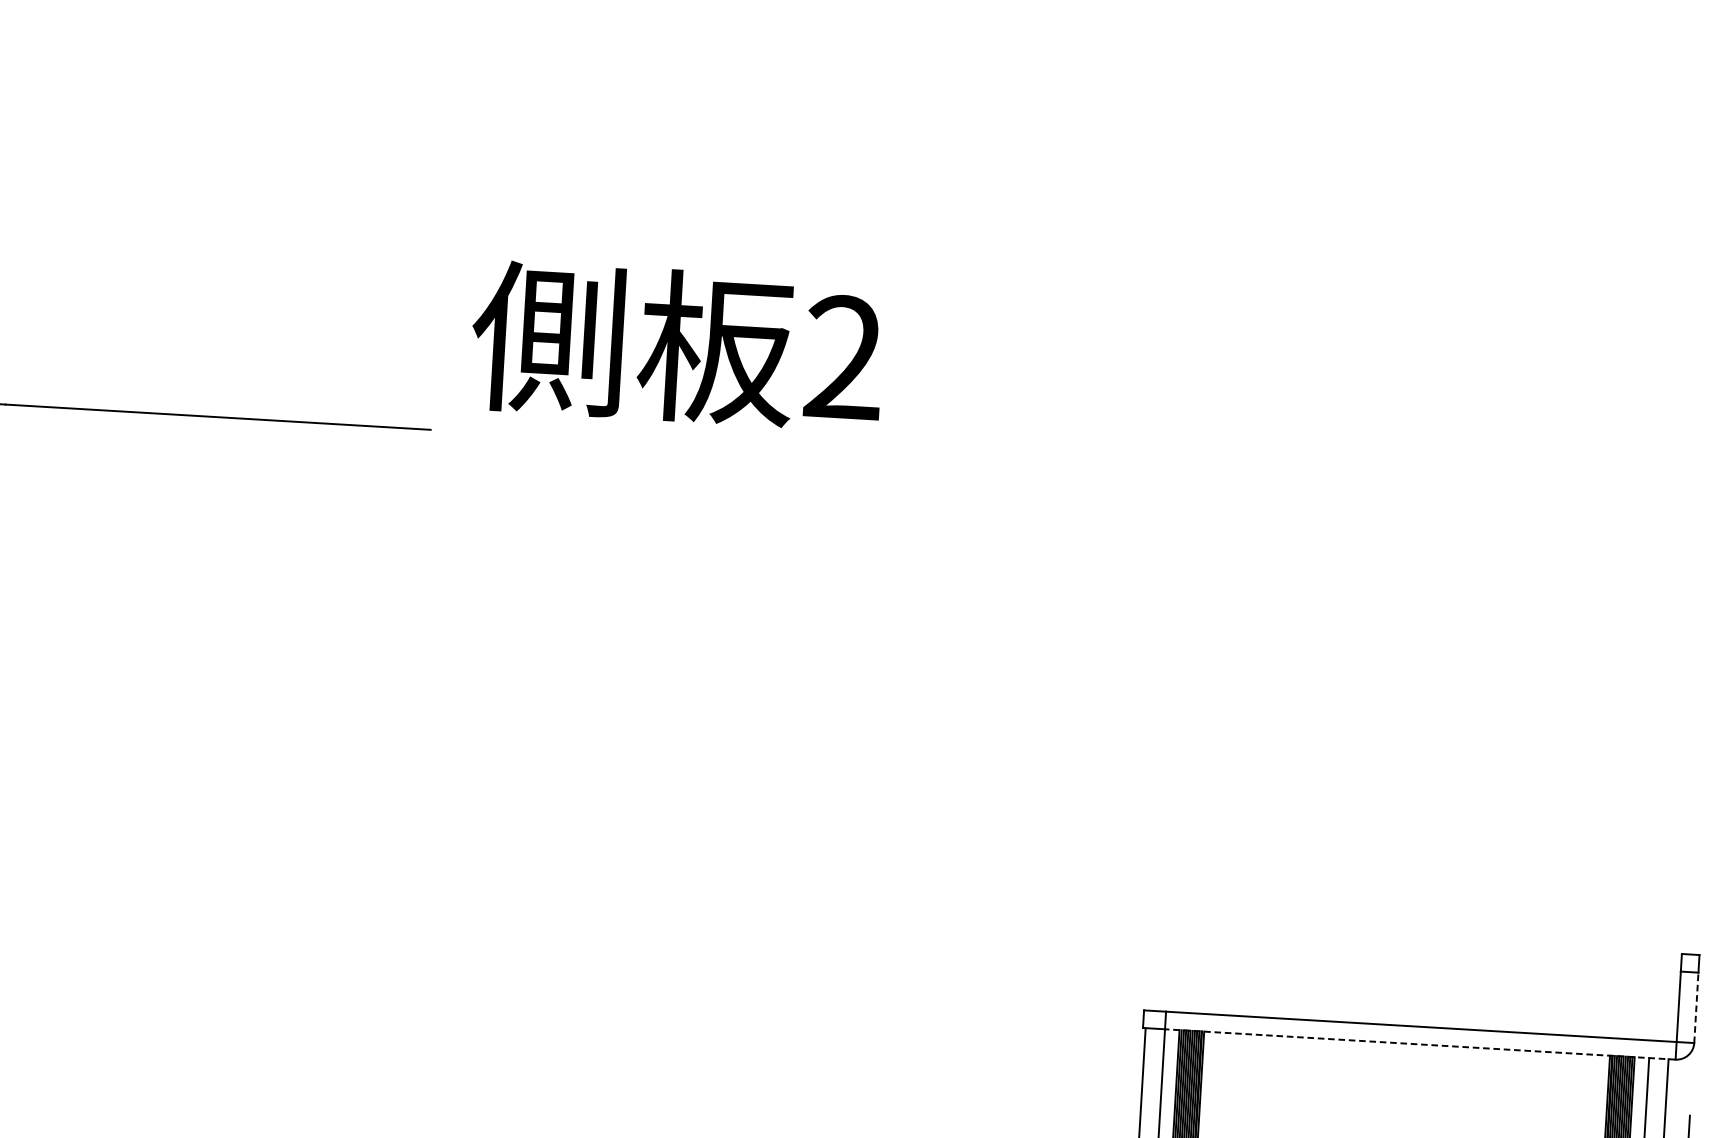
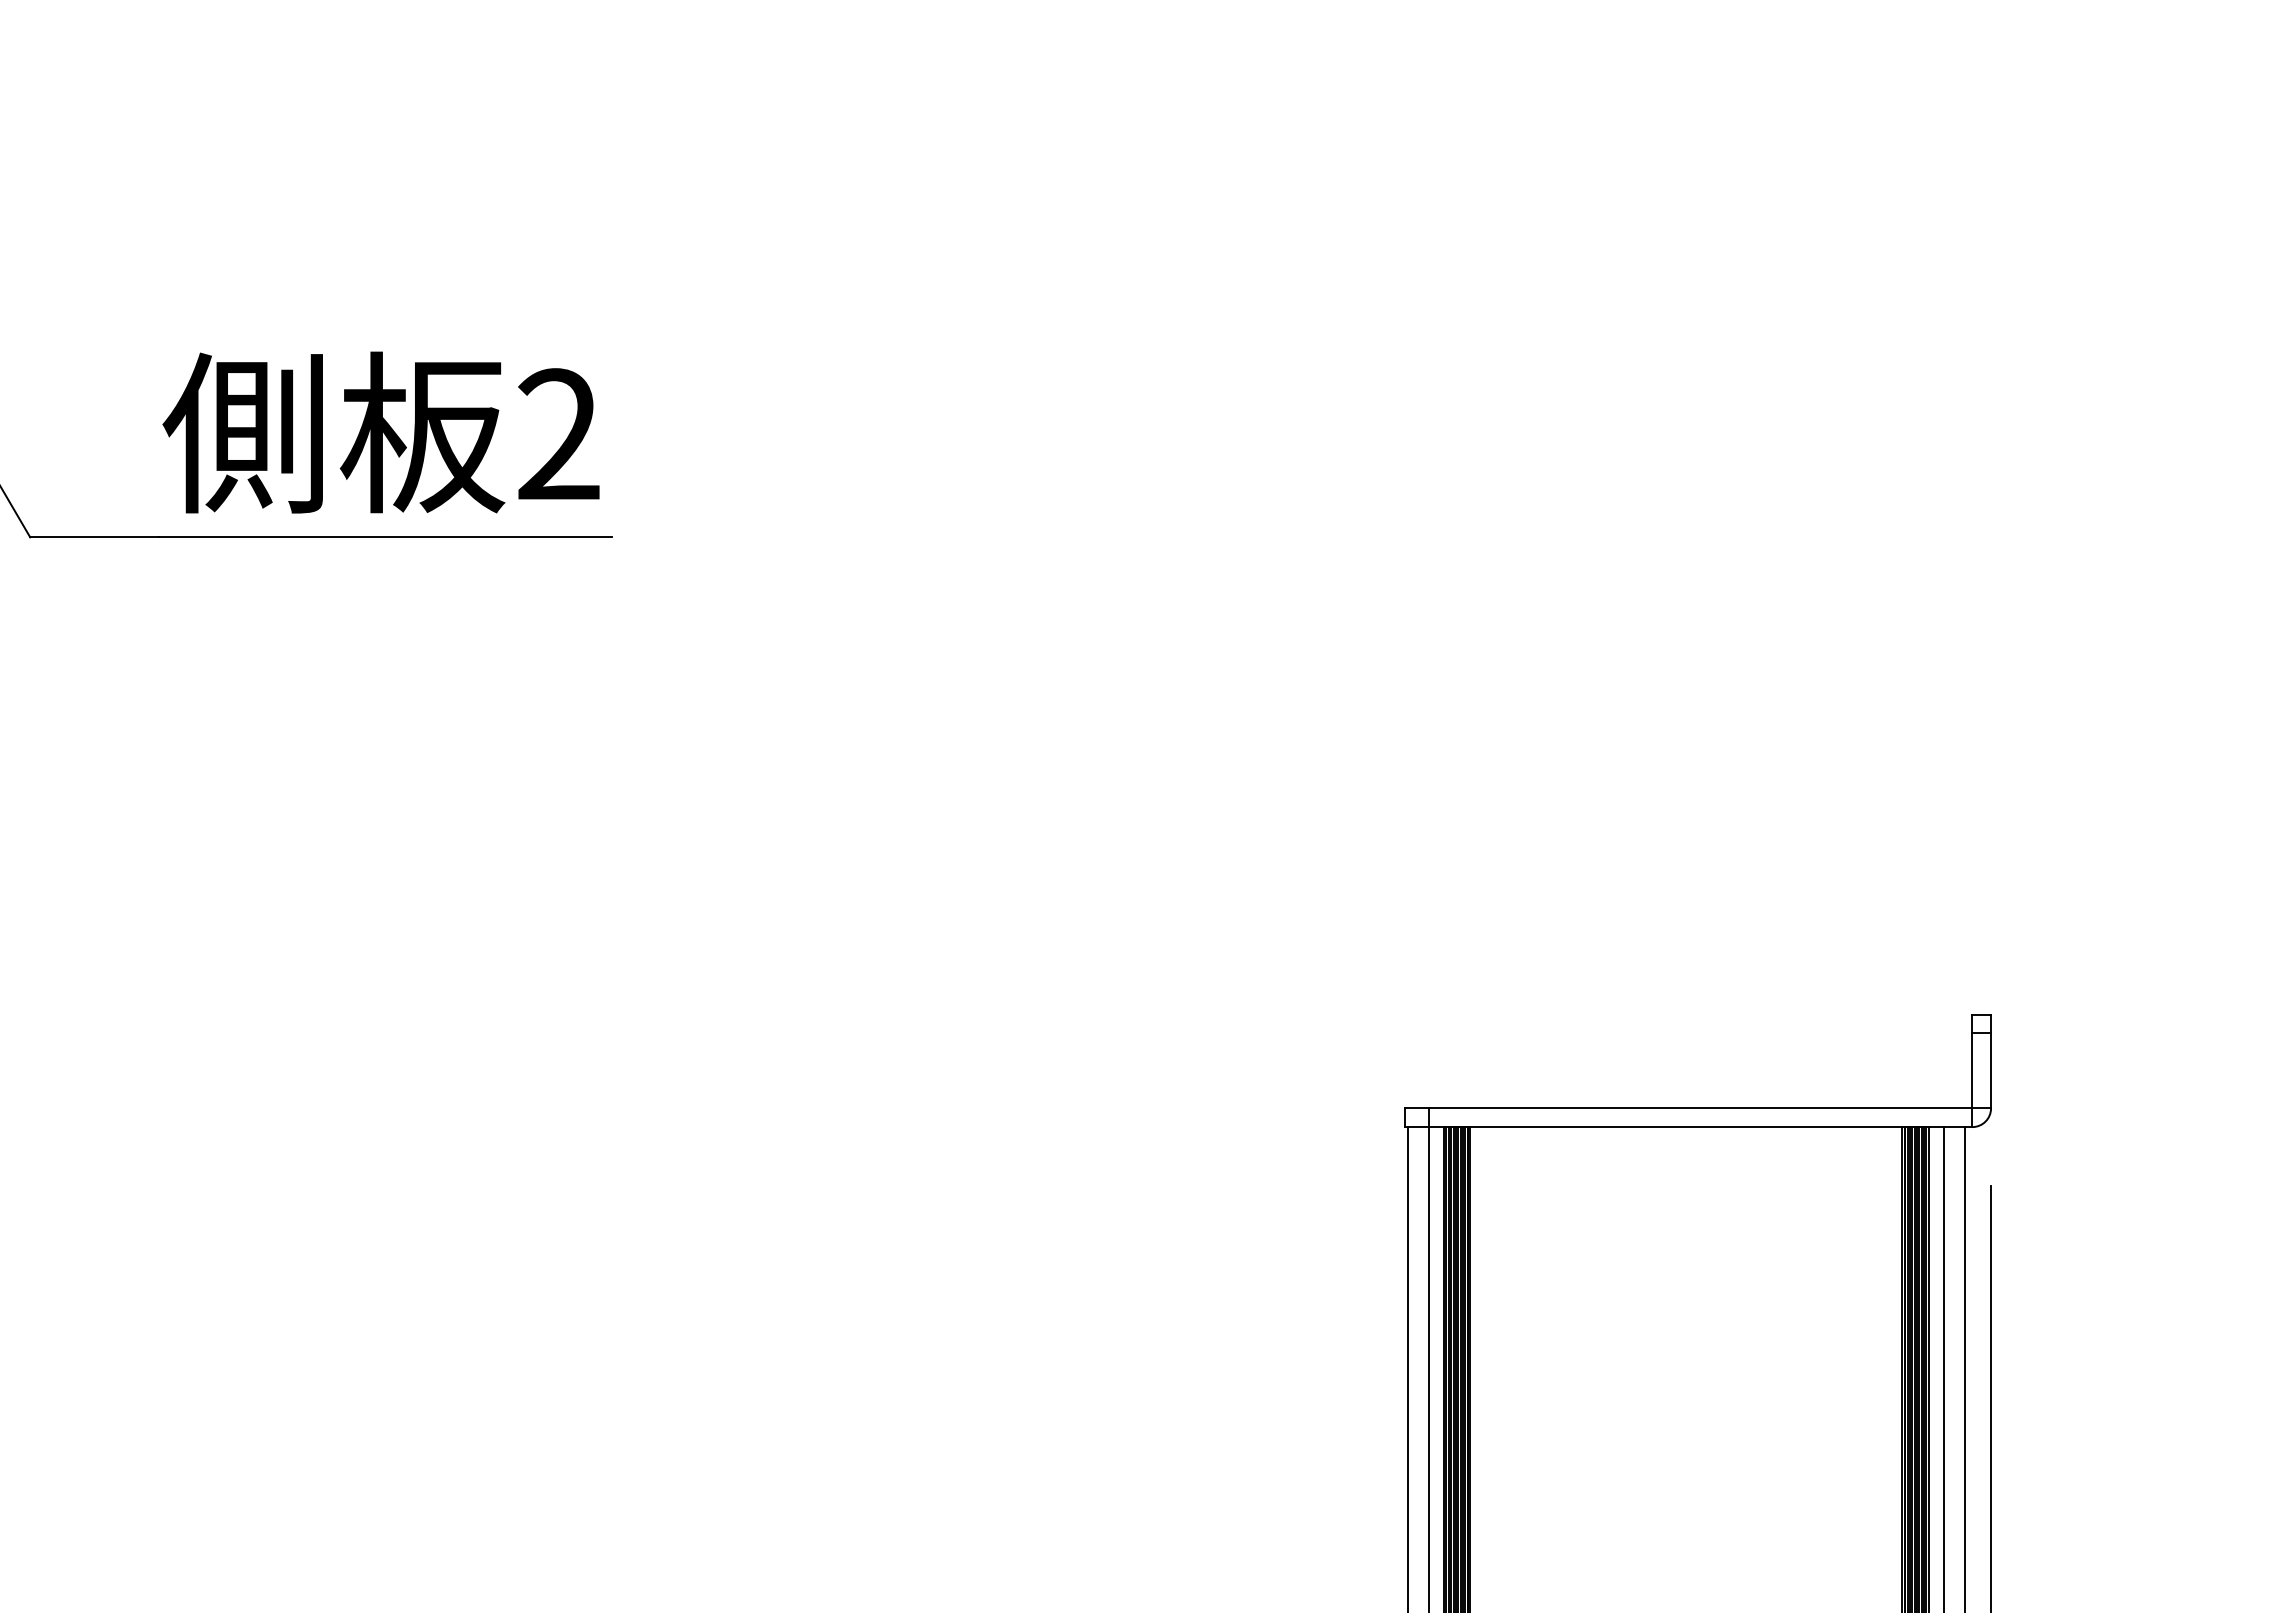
text: (676, 345) -> (380, 432), moved
line: (1696, 1007) -> (1991, 1070), dashed -> solid
line: (1420, 1044) -> (1700, 1127), dashed -> solid

